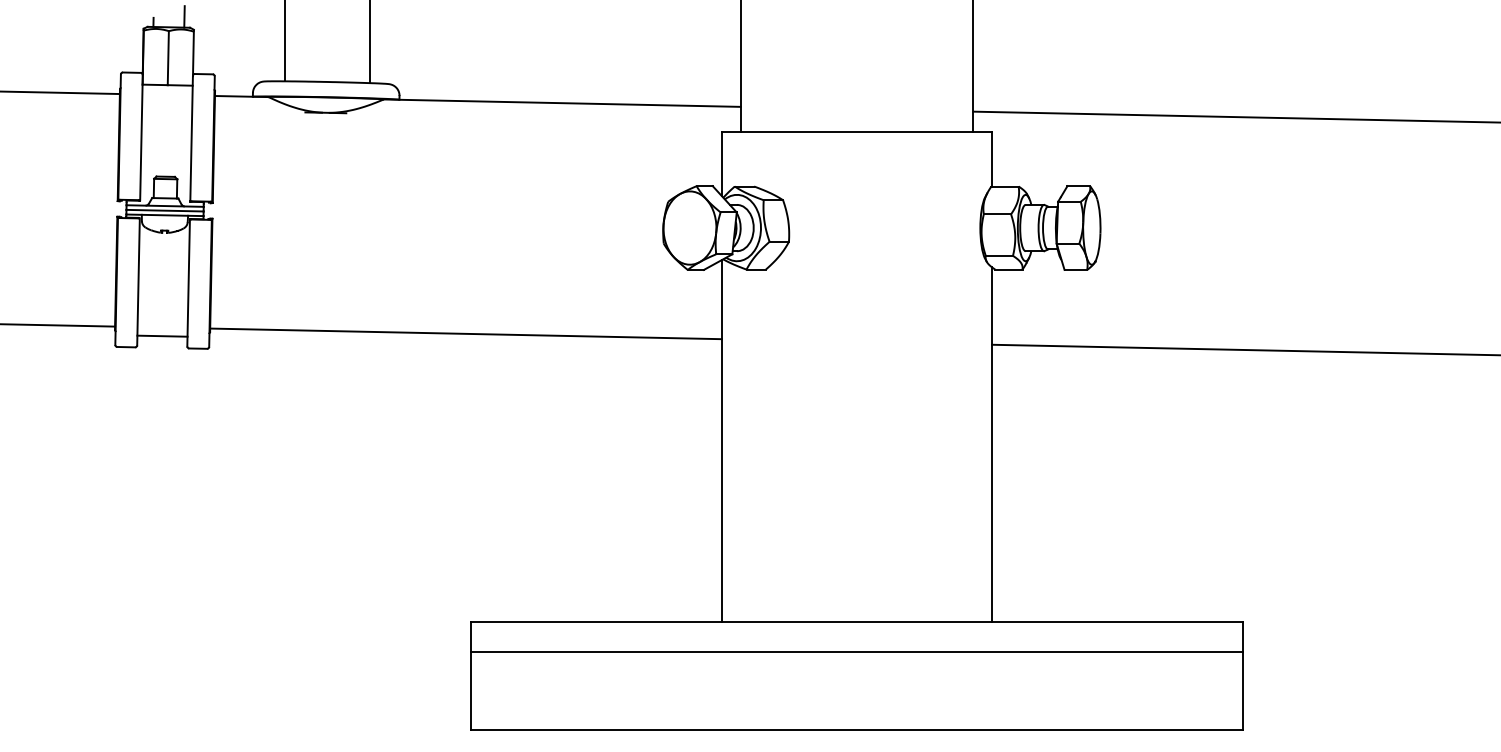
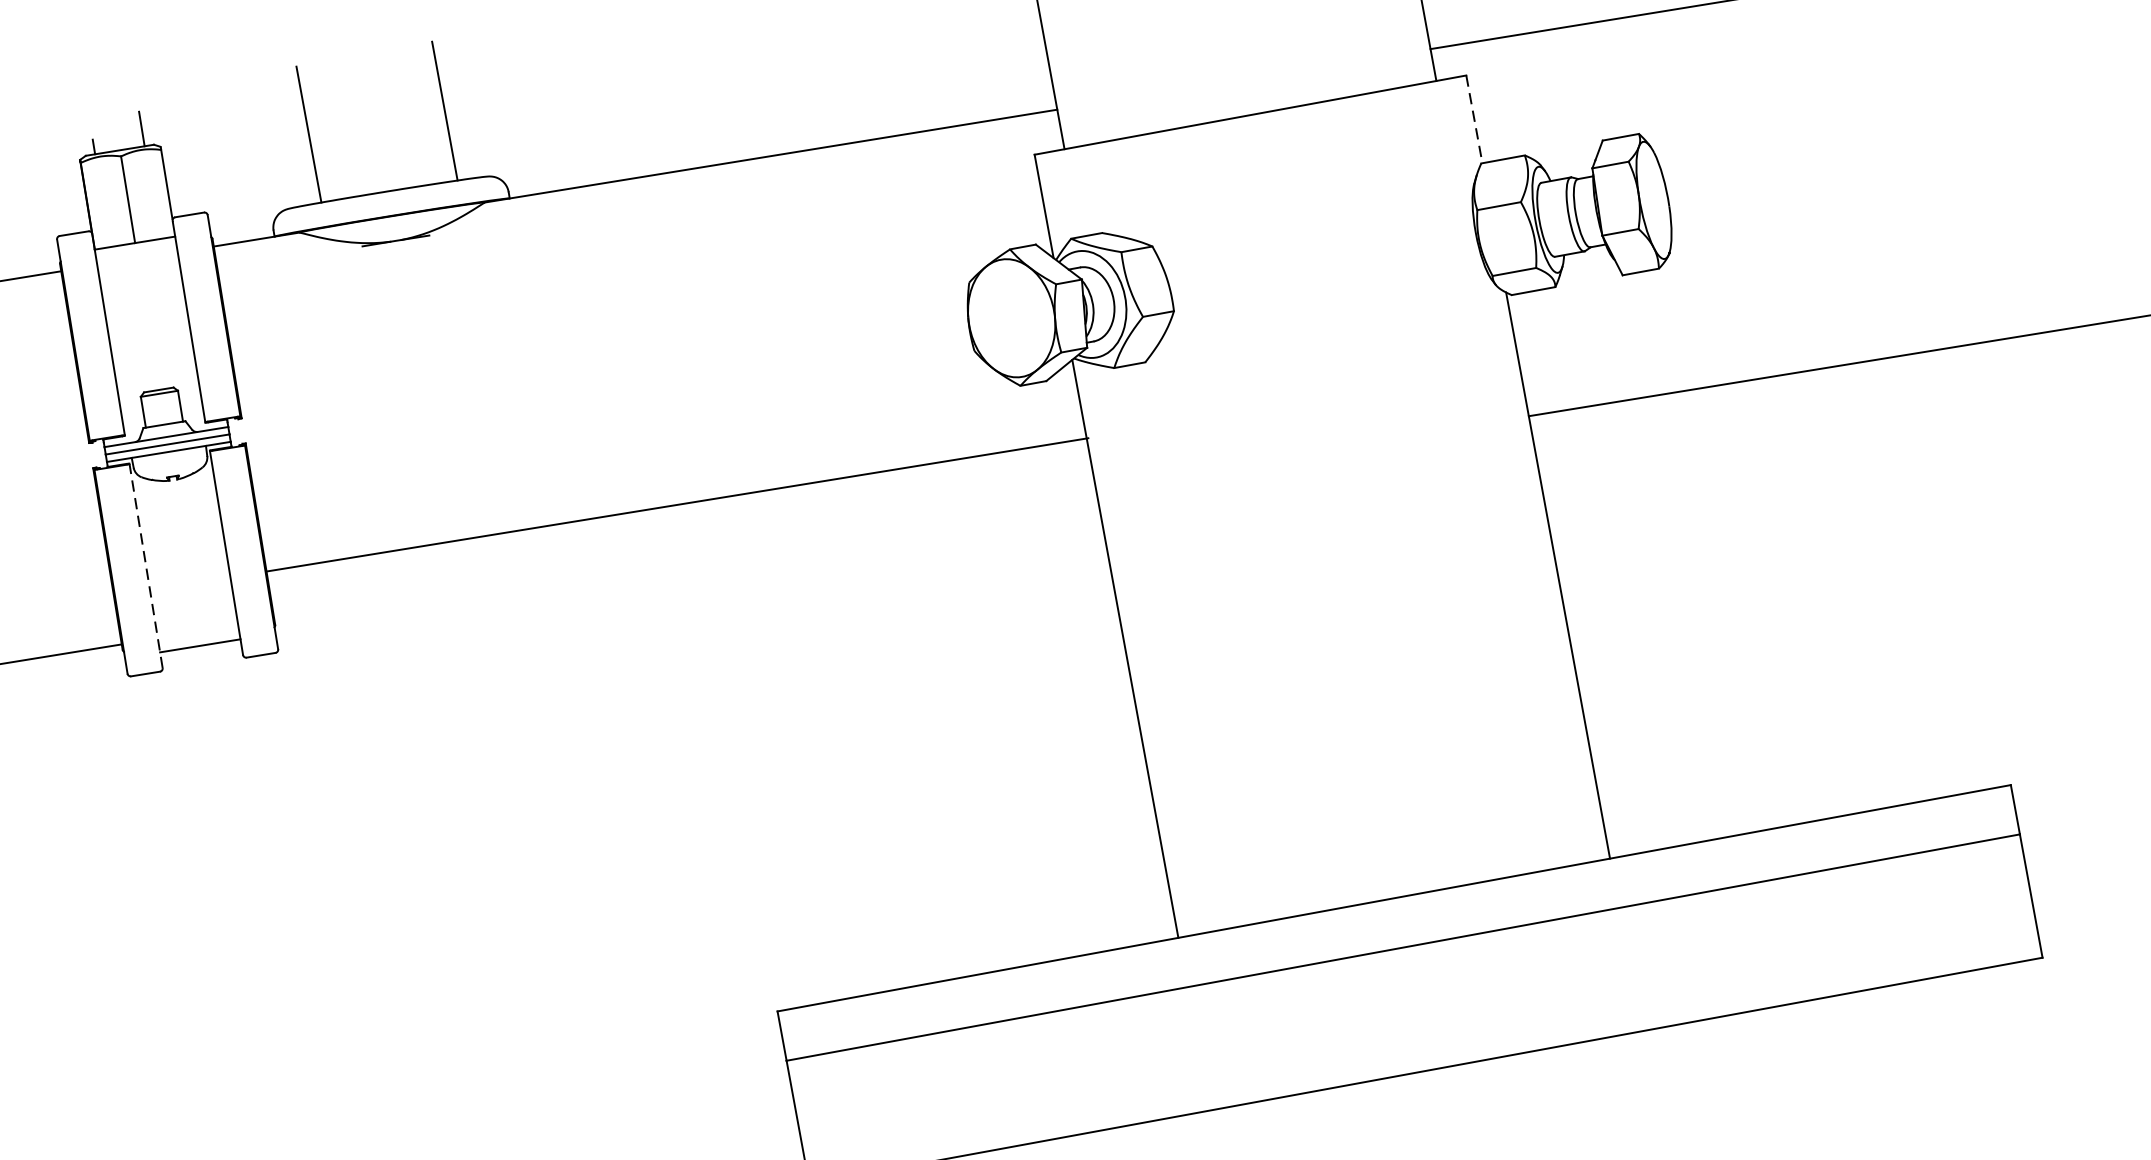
line: (992, 159) -> (1475, 119), solid -> dashed
line: (138, 281) -> (145, 565), solid -> dashed
line: (466, 333) -> (678, 504), moved

